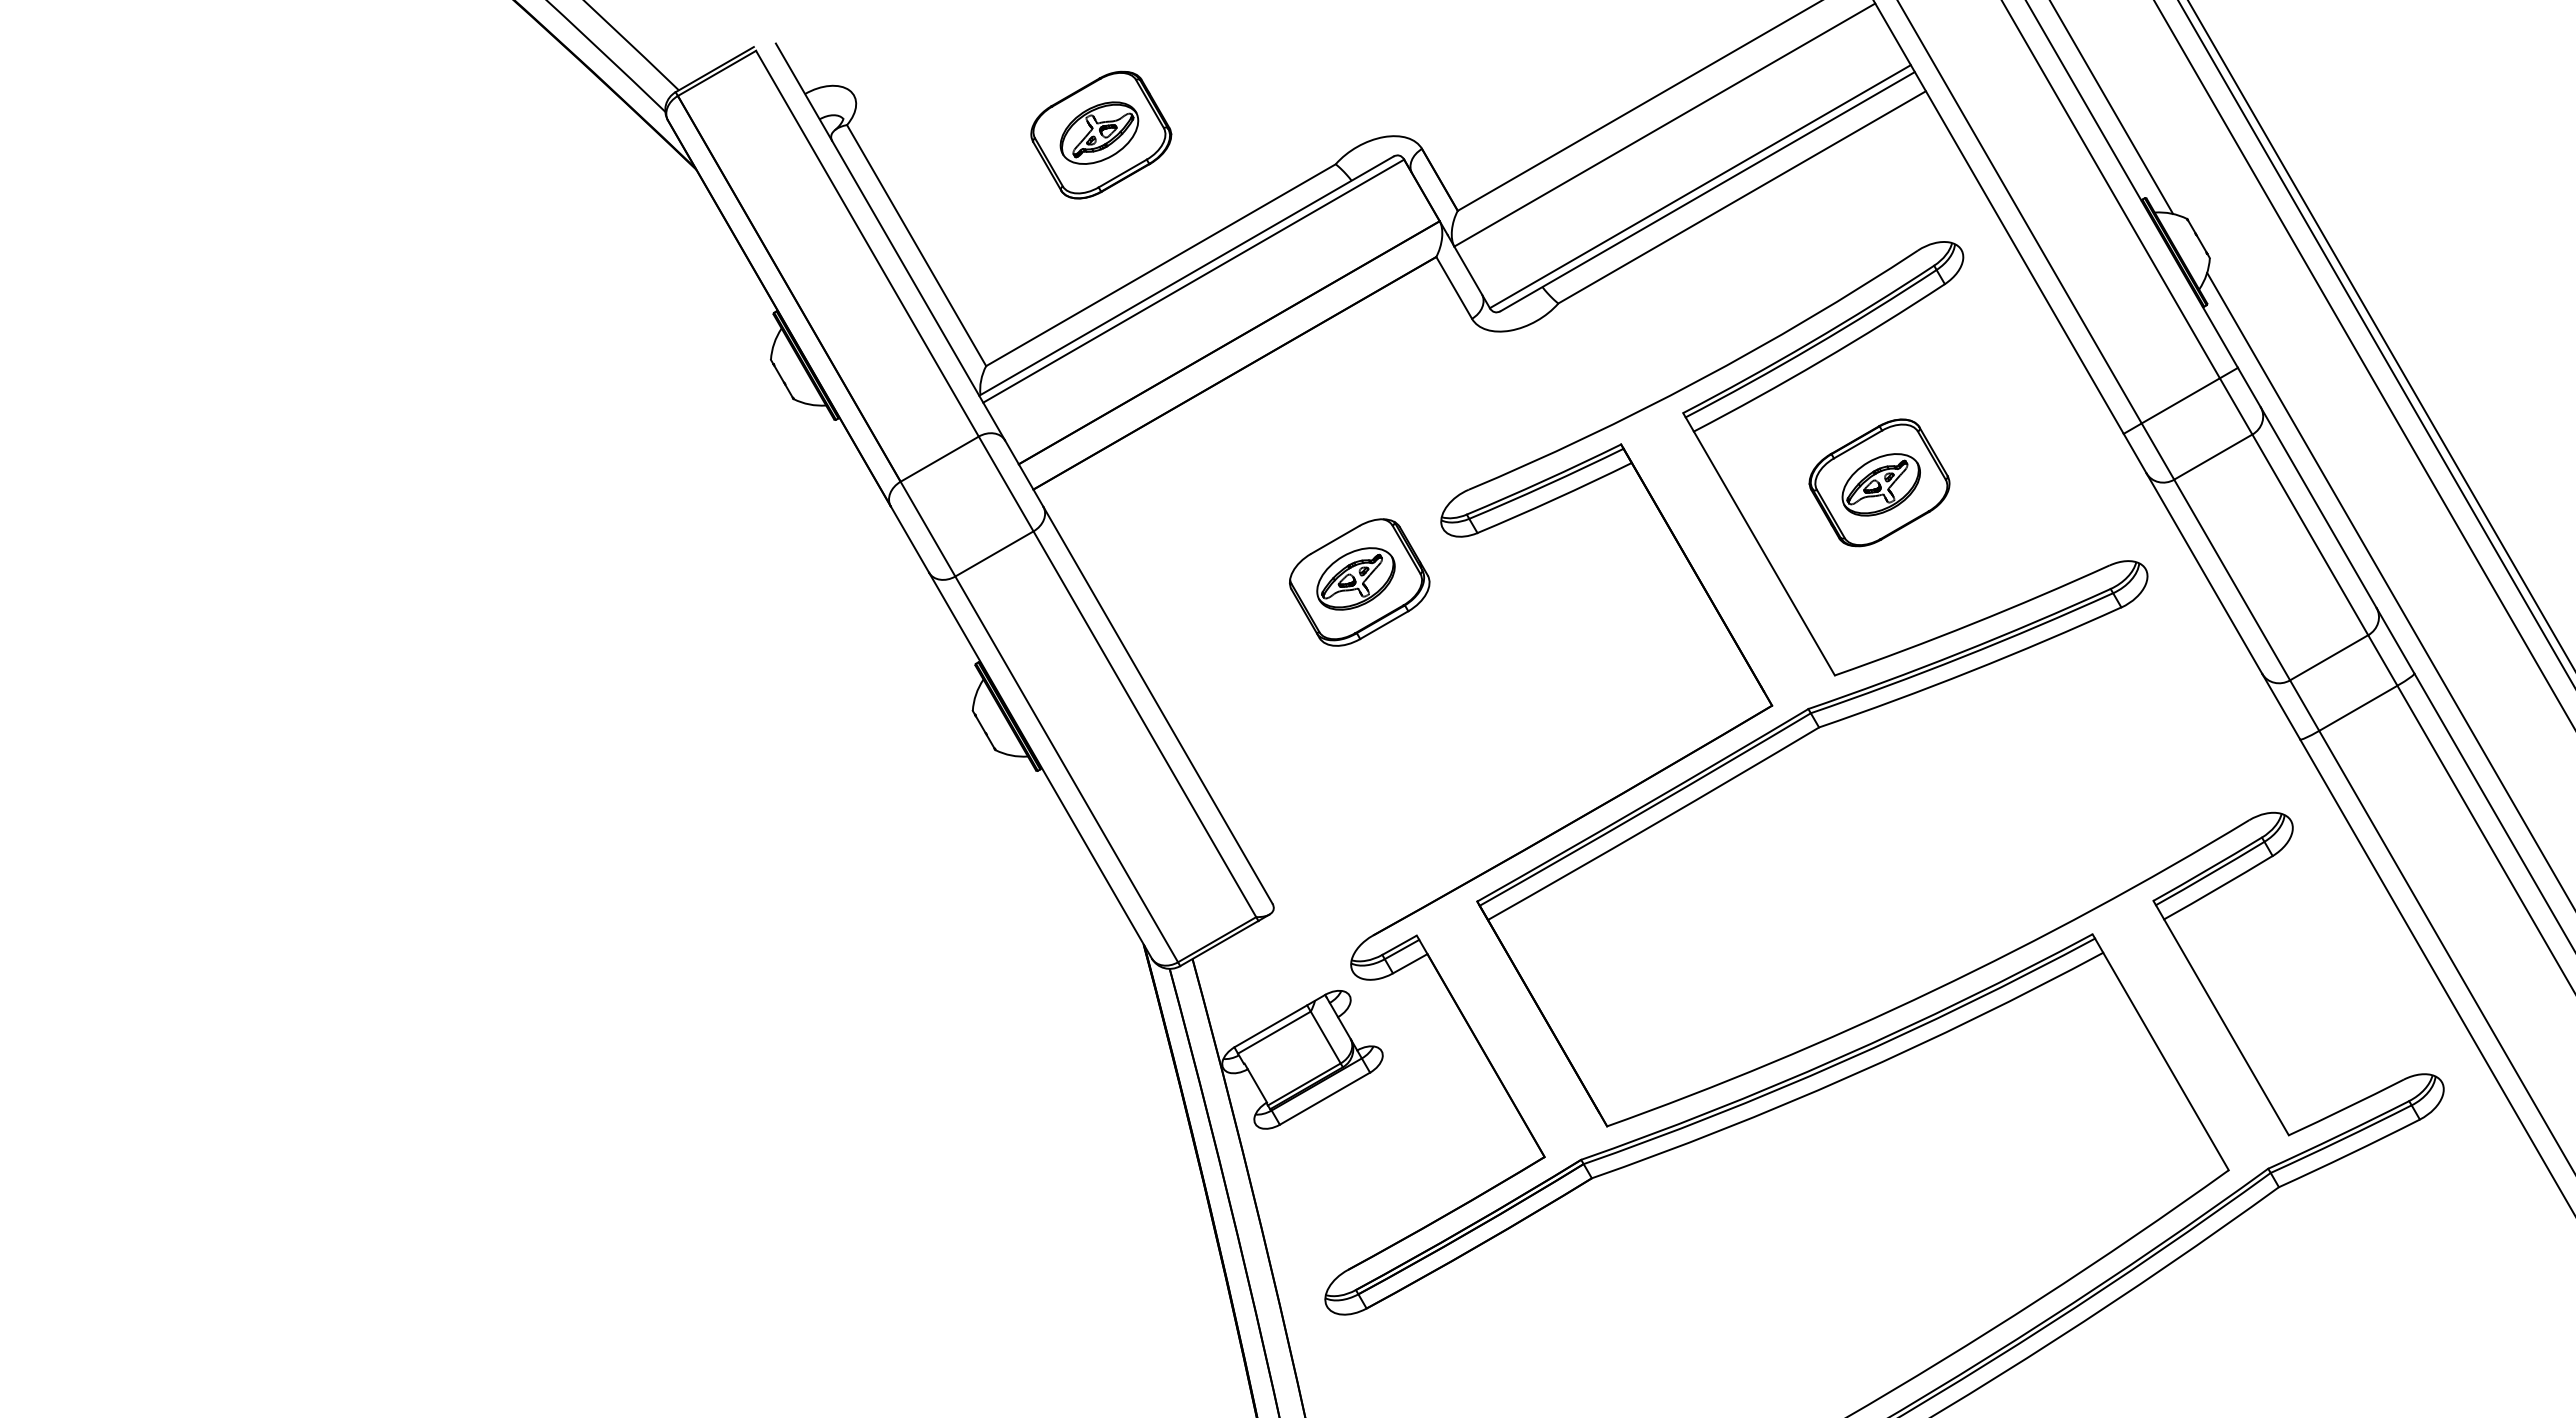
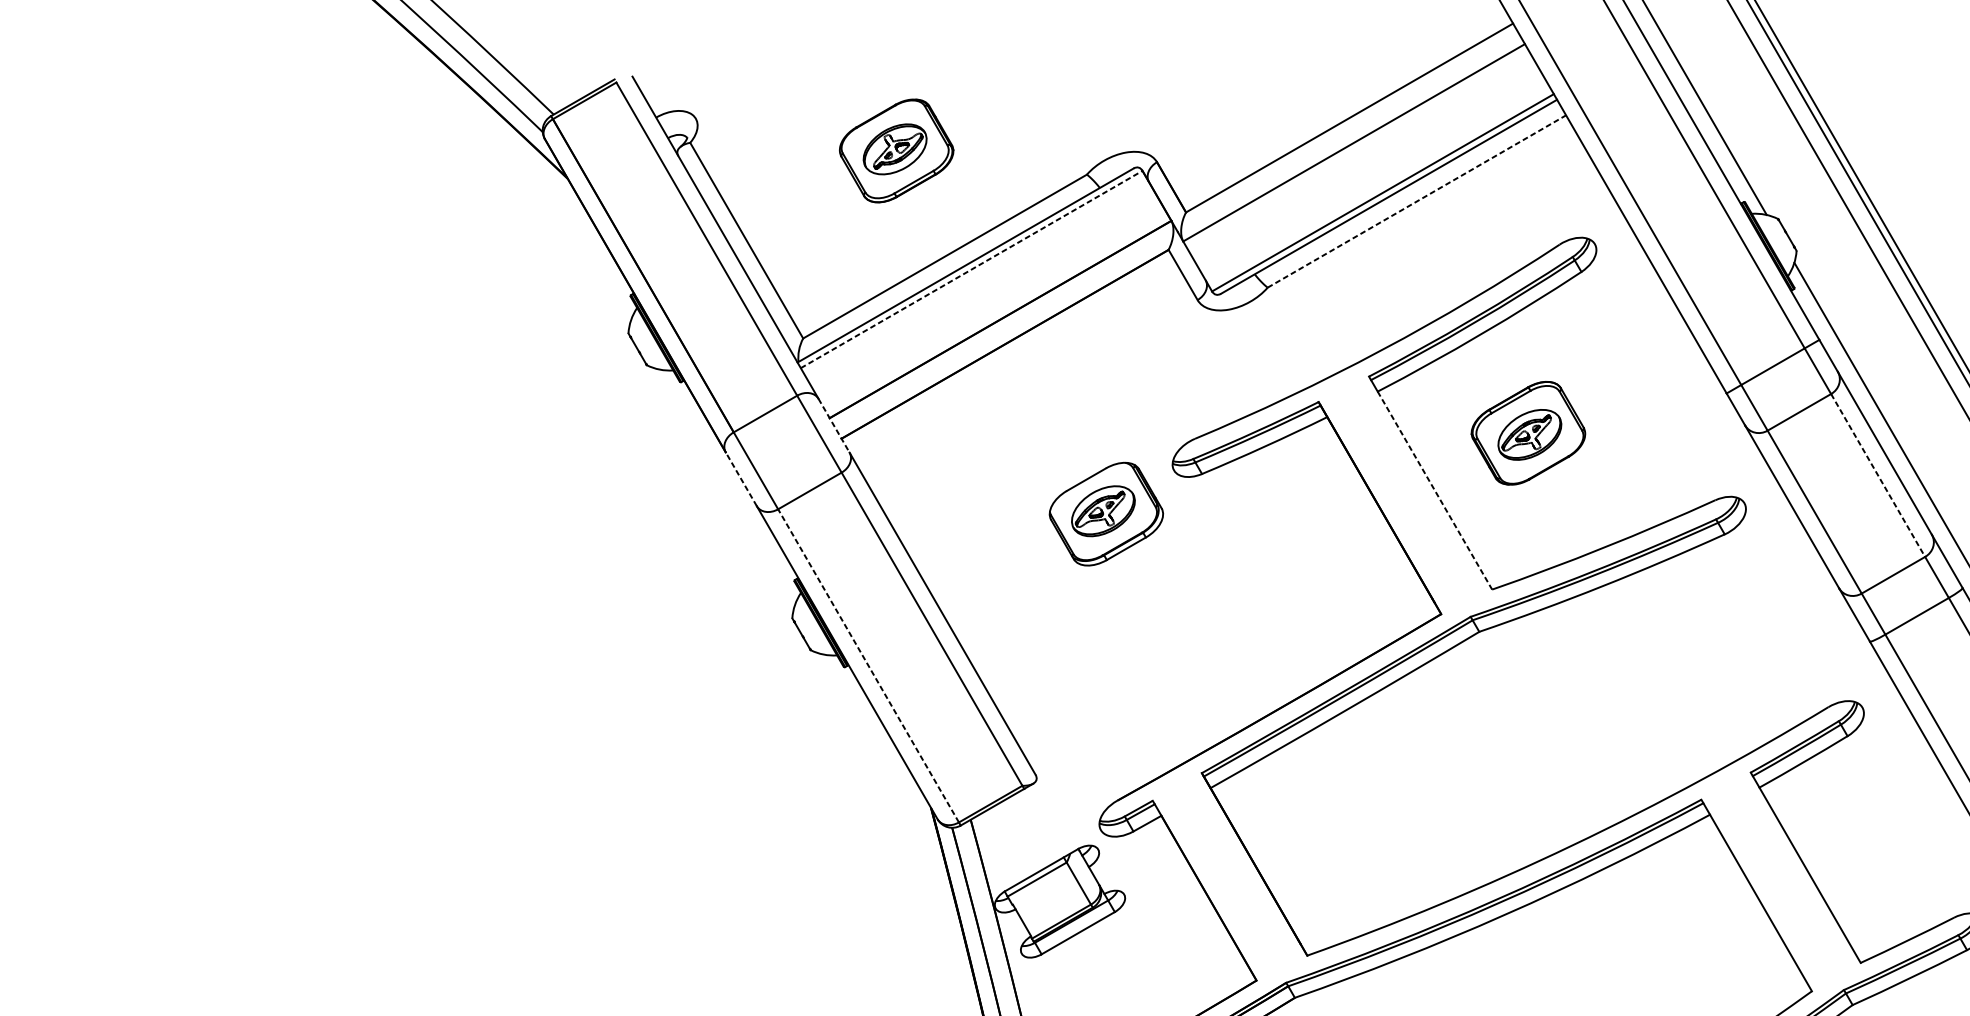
line: (1742, 197) -> (1417, 201), solid -> dashed
line: (1194, 280) -> (972, 268), solid -> dashed
line: (1024, 474) -> (834, 426), solid -> dashed
line: (2310, 534) -> (1878, 475), solid -> dashed
line: (909, 539) -> (740, 479), solid -> dashed
line: (1764, 553) -> (1435, 490), solid -> dashed
line: (1066, 769) -> (868, 665), solid -> dashed

